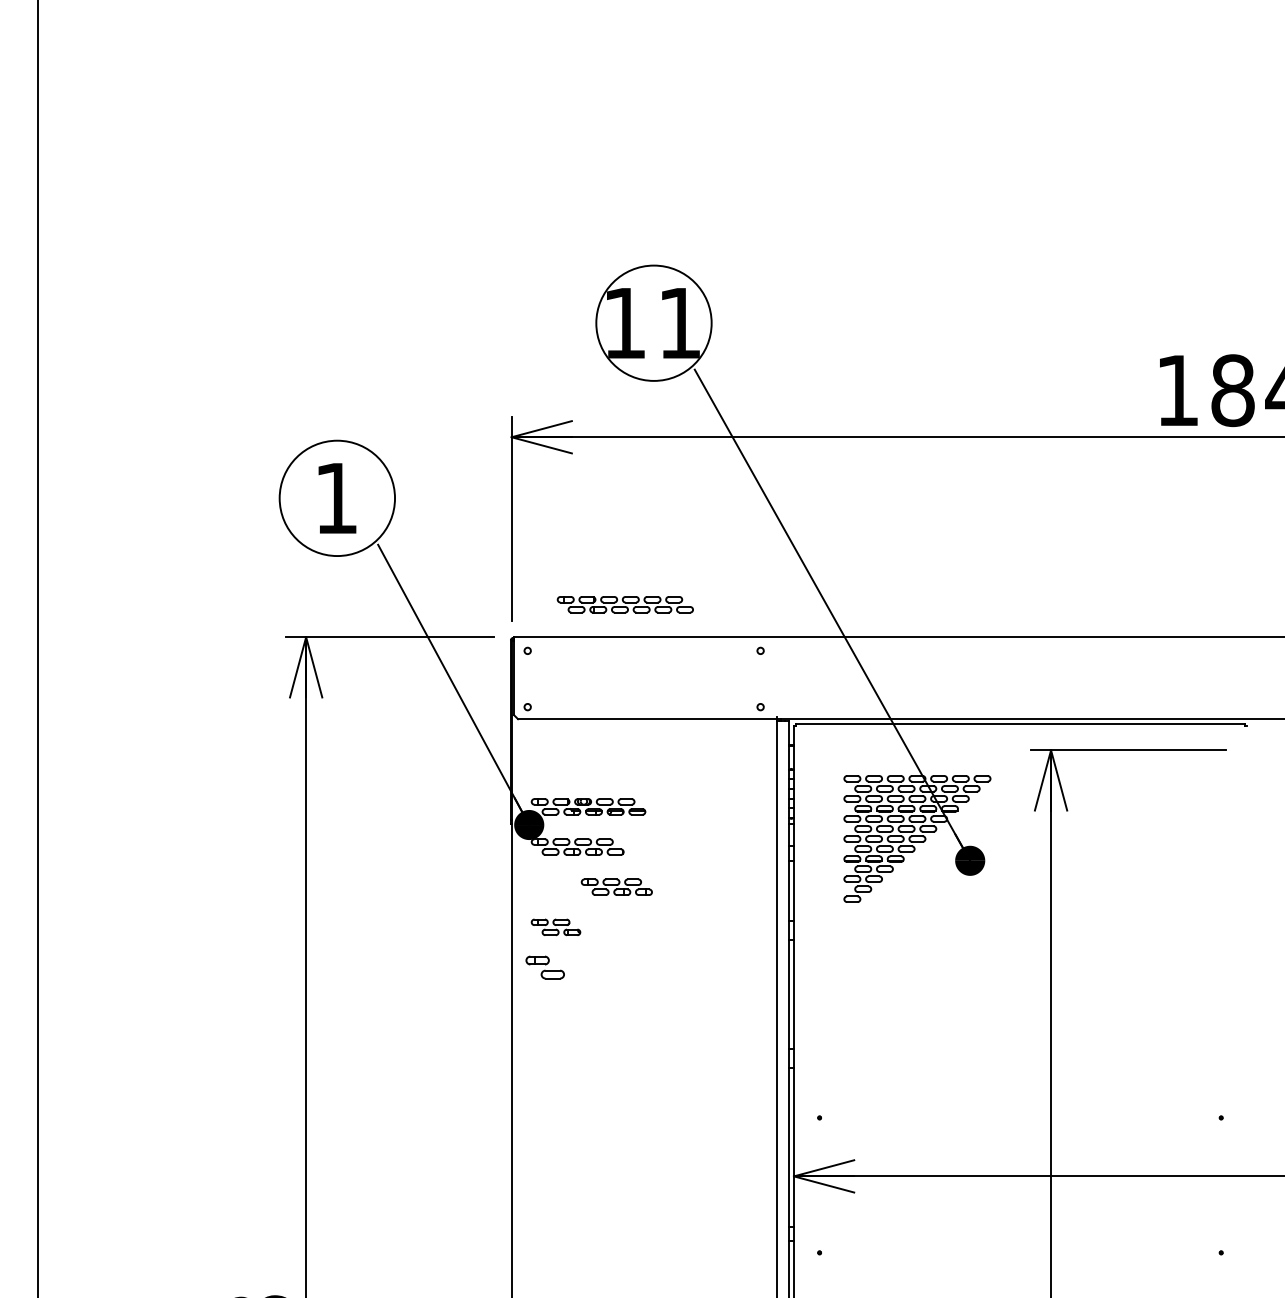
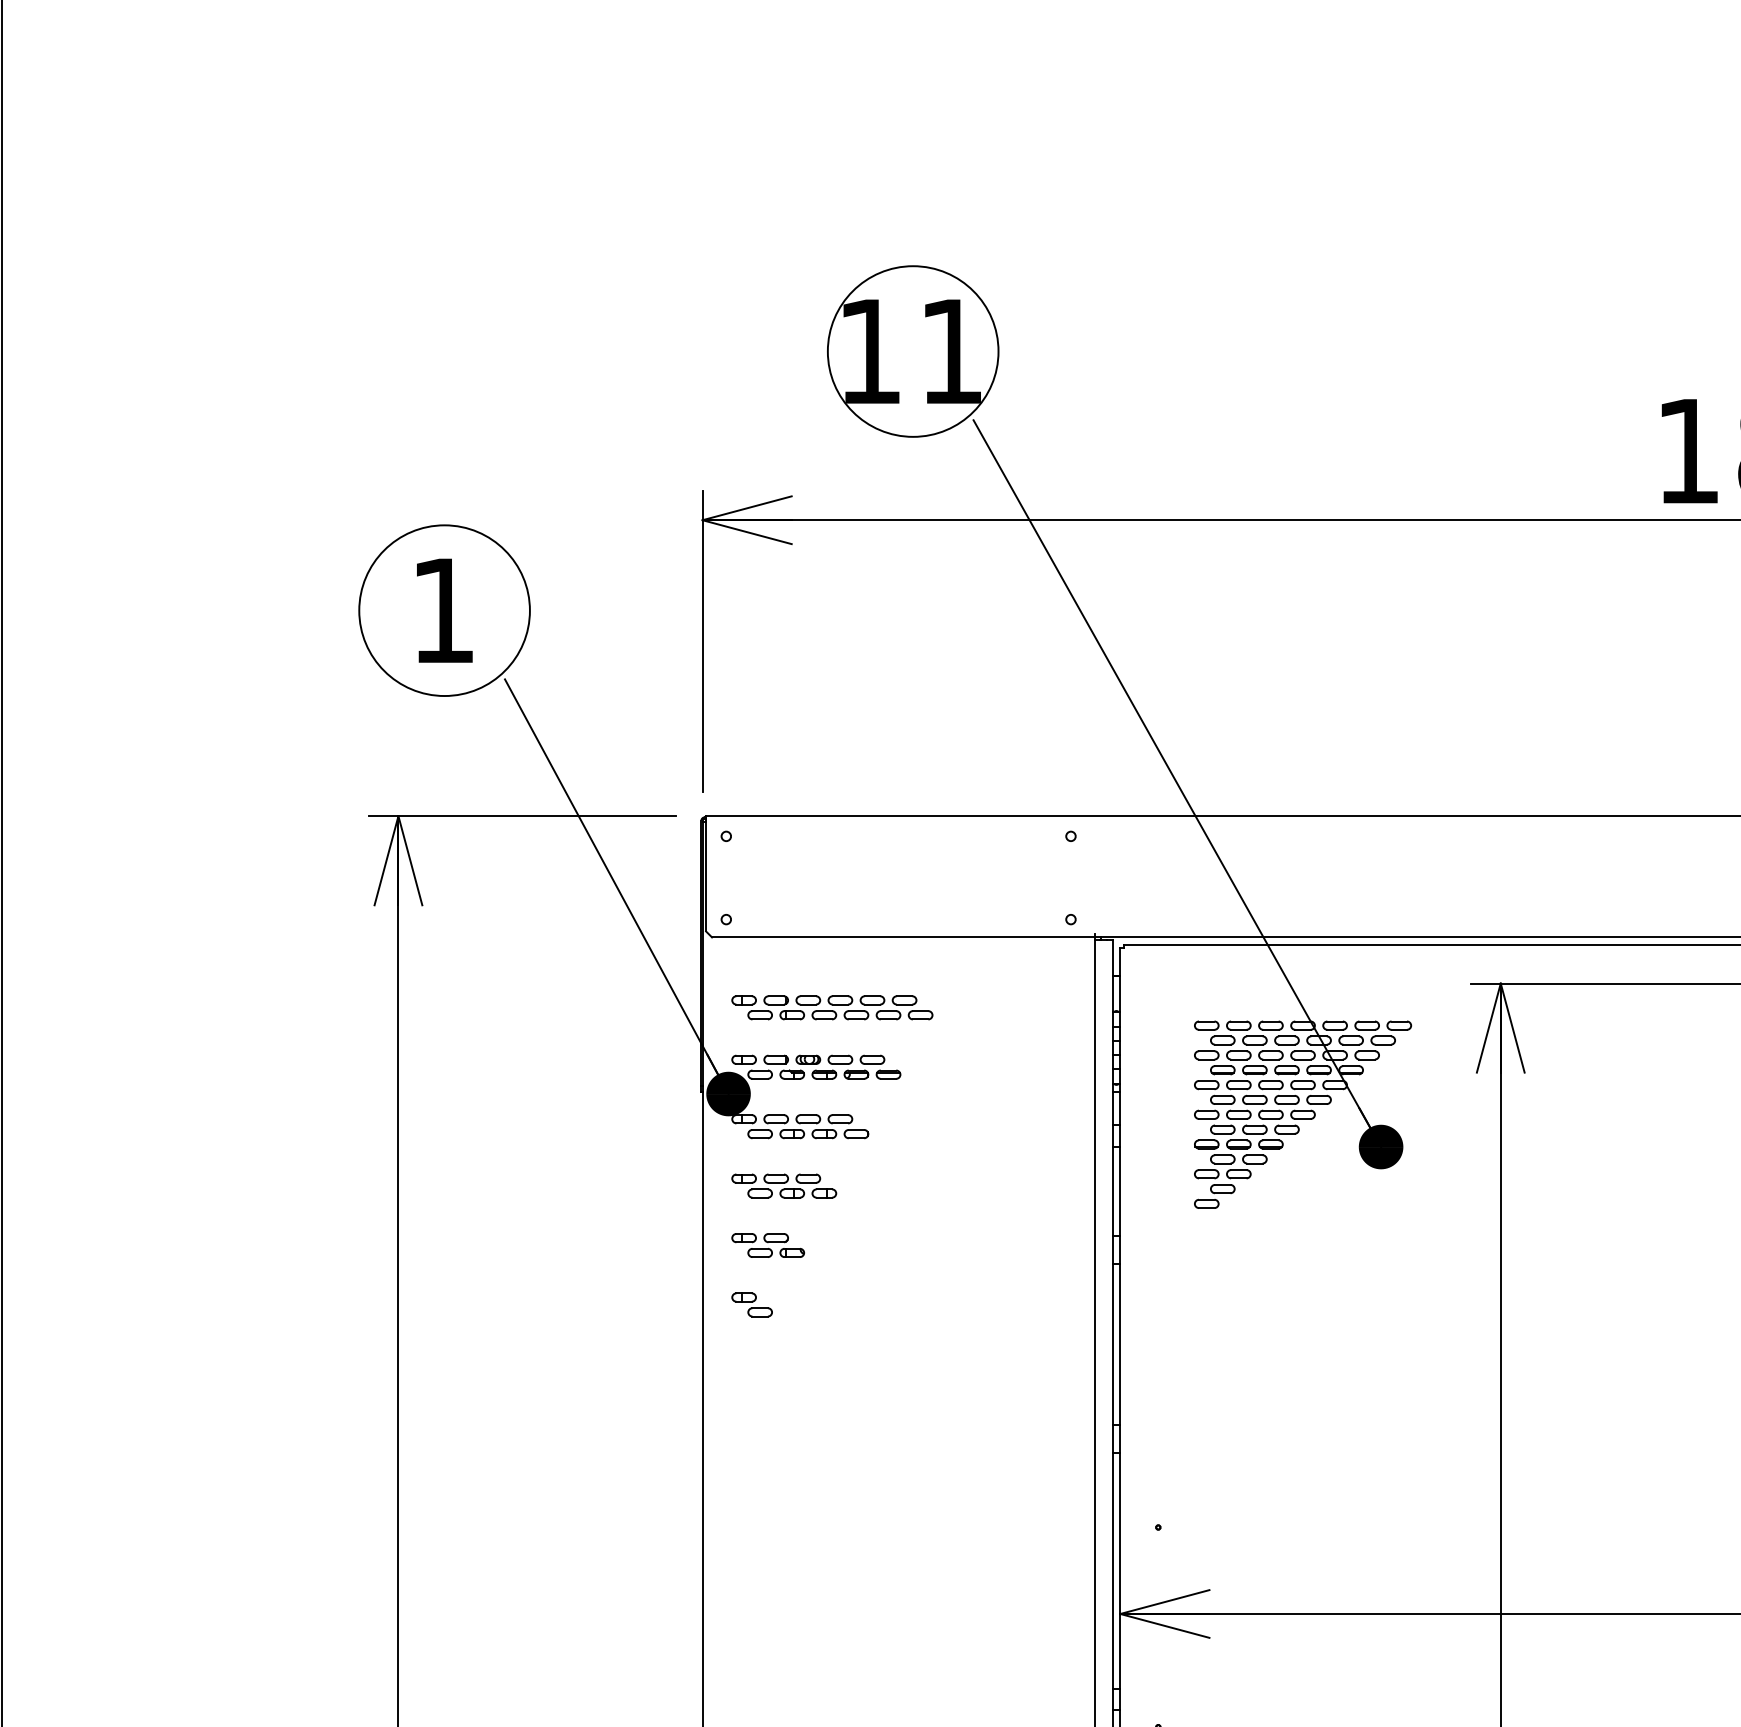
part: (624, 604) -> (831, 1007), moved
part: (616, 886) -> (783, 1185), moved
part: (544, 967) -> (751, 1304), size x0.71

